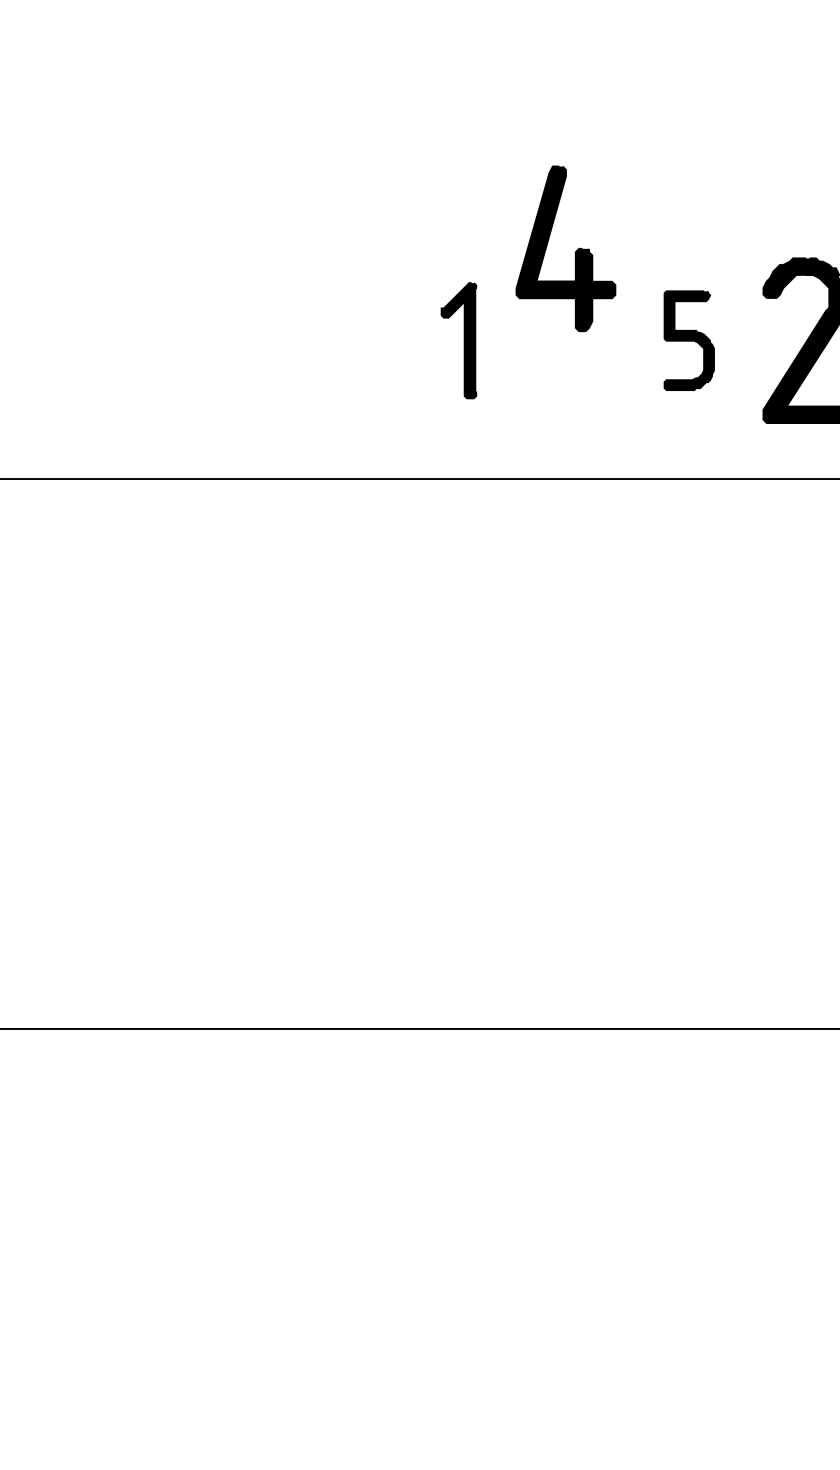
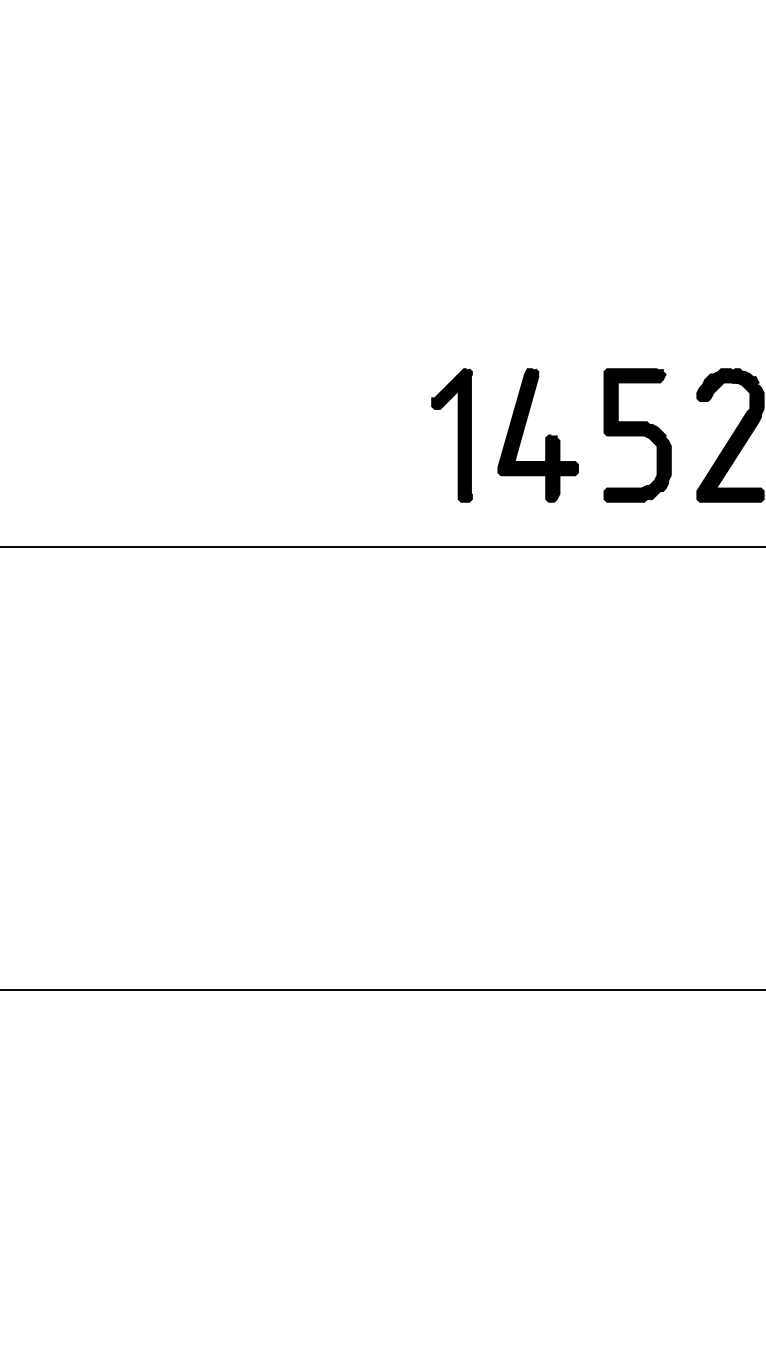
part: (574, 251) -> (545, 437), moved
part: (458, 340) -> (451, 435), size x1.43
part: (689, 340) -> (637, 435), size x1.67

